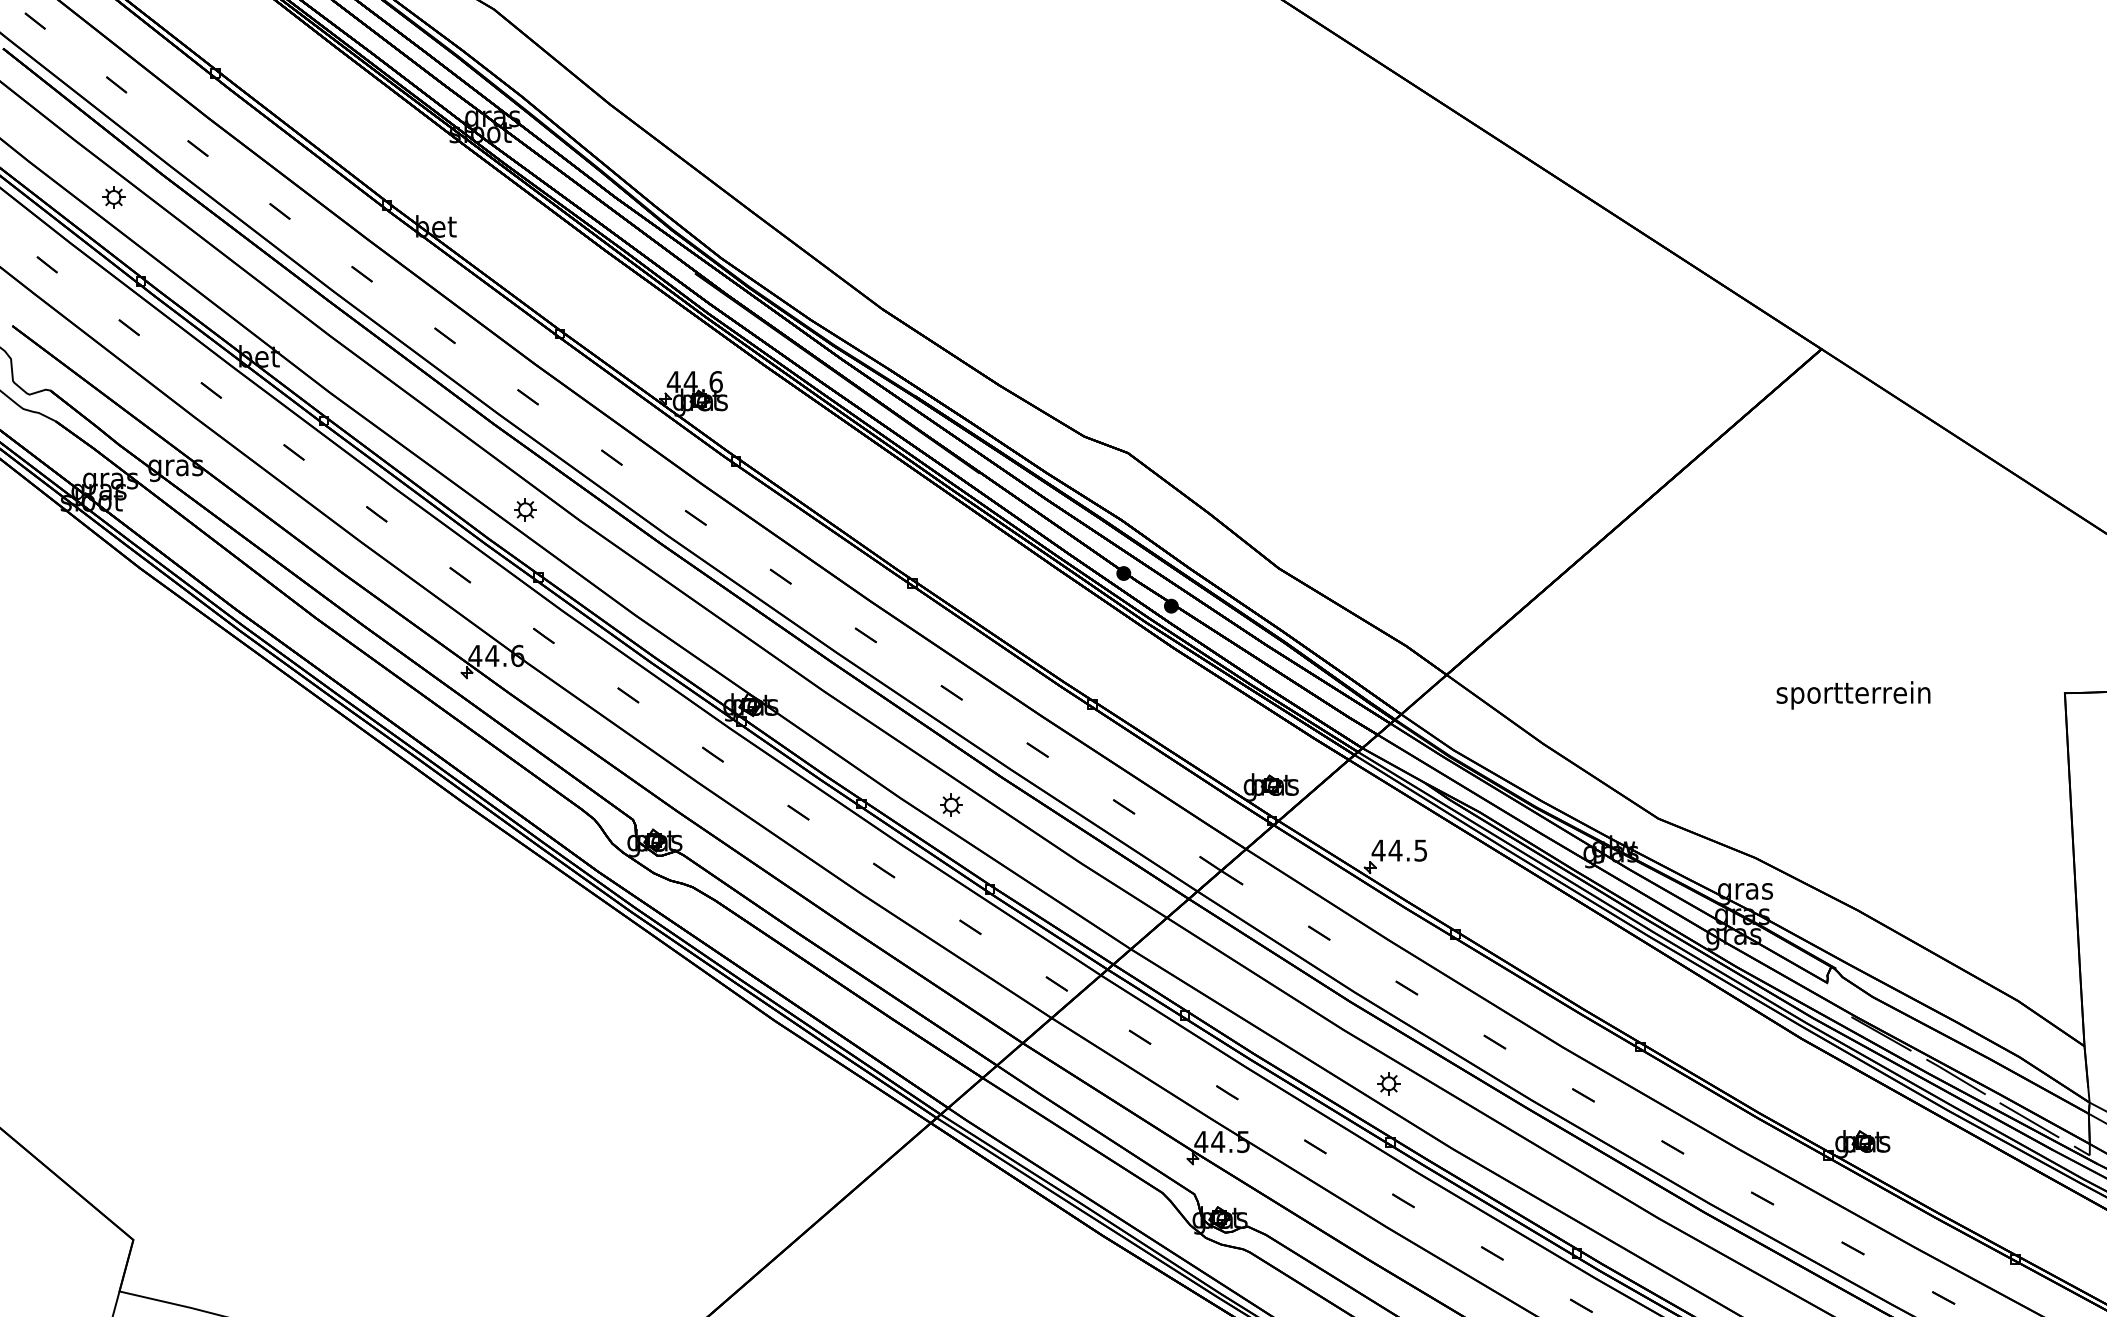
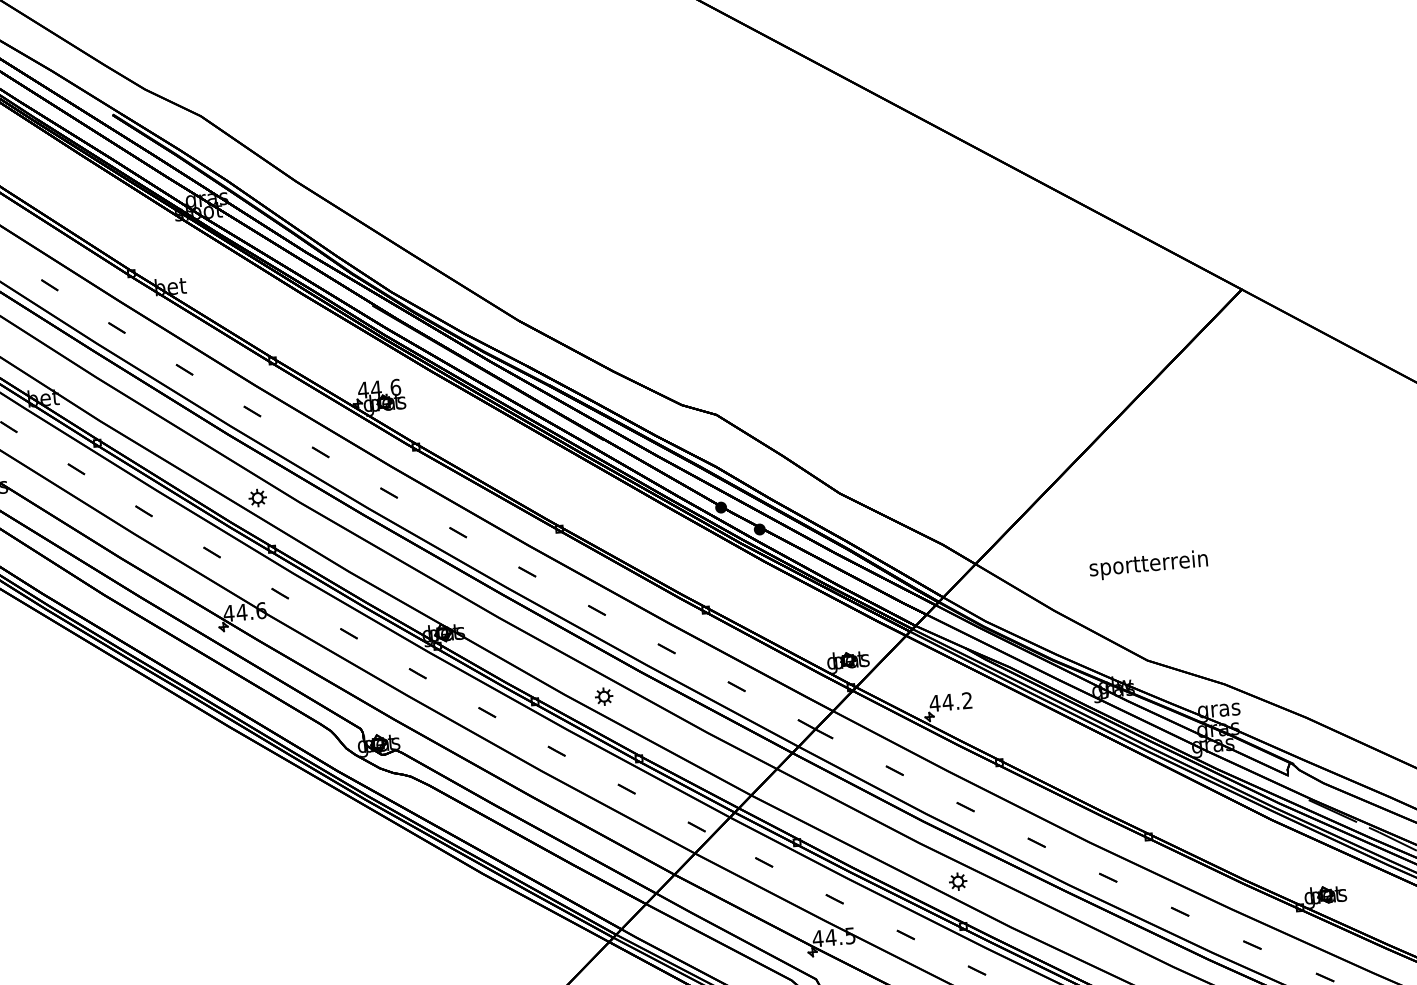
text: (1853, 695) -> (1148, 565), moved
text: (1420, 850) -> (967, 700), 44.5 -> 44.2

